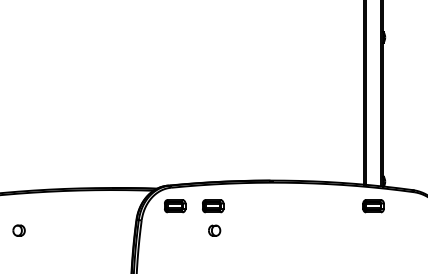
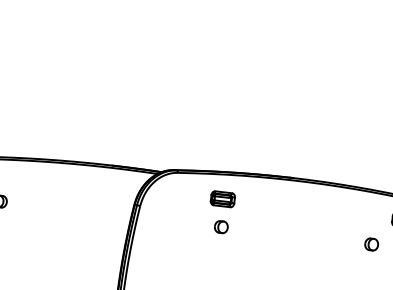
part: (175, 206) -> (180, 194), removed
part: (347, 230) -> (371, 244), added

